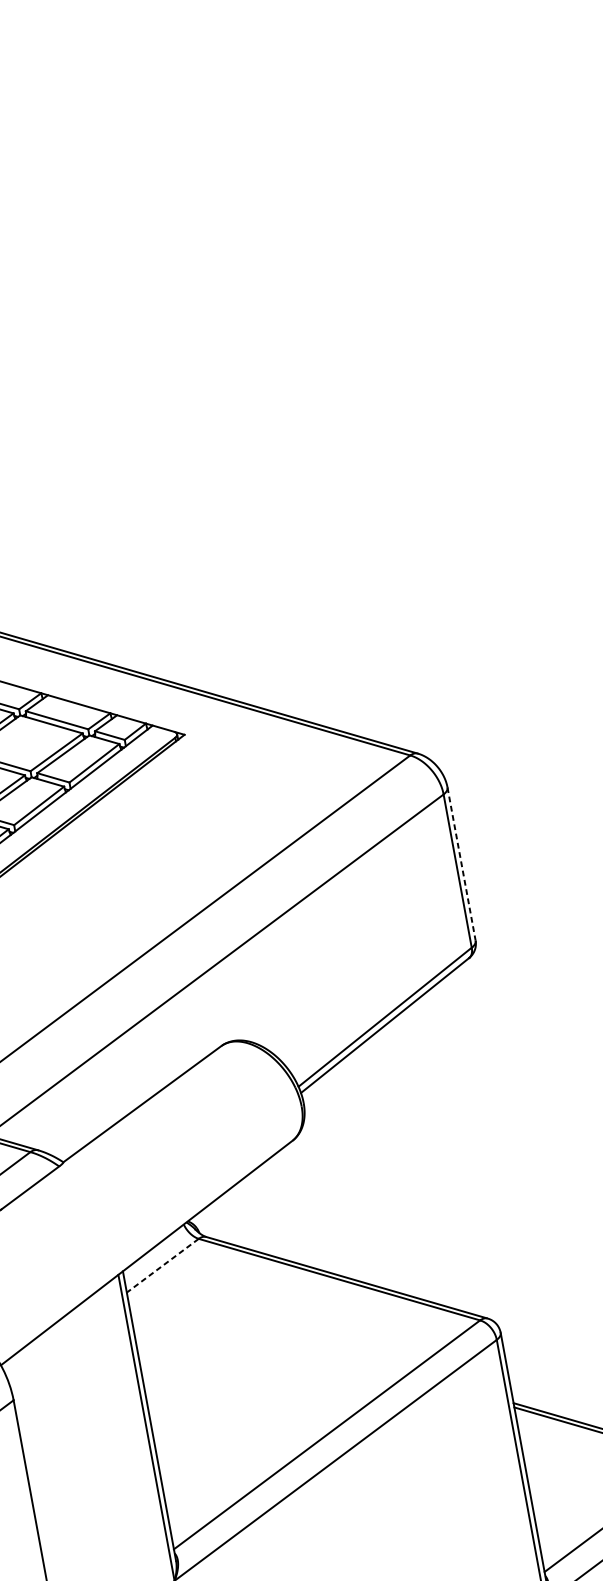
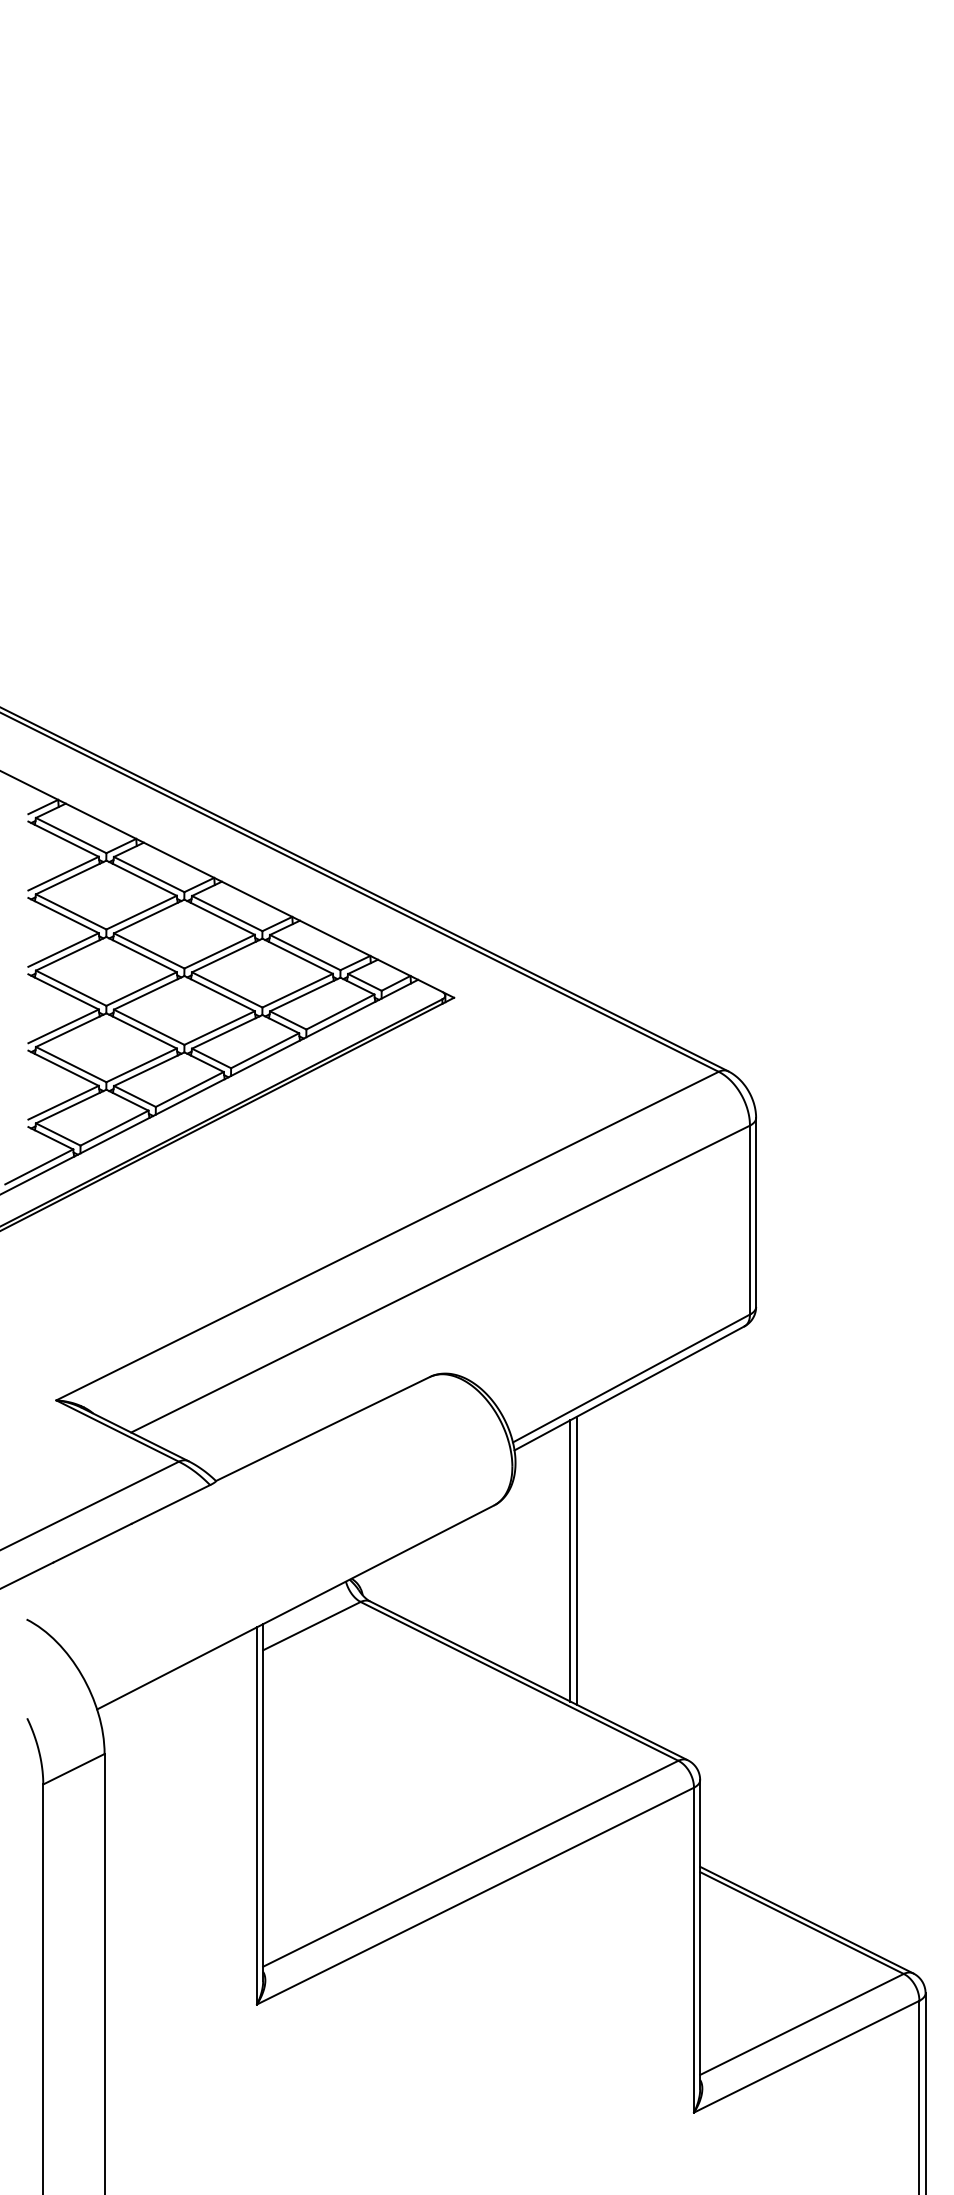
line: (461, 863) -> (756, 1212), dashed -> solid
line: (362, 1173) -> (570, 1560), added
line: (367, 1173) -> (576, 1560), added
line: (162, 1266) -> (311, 1626), dashed -> solid

